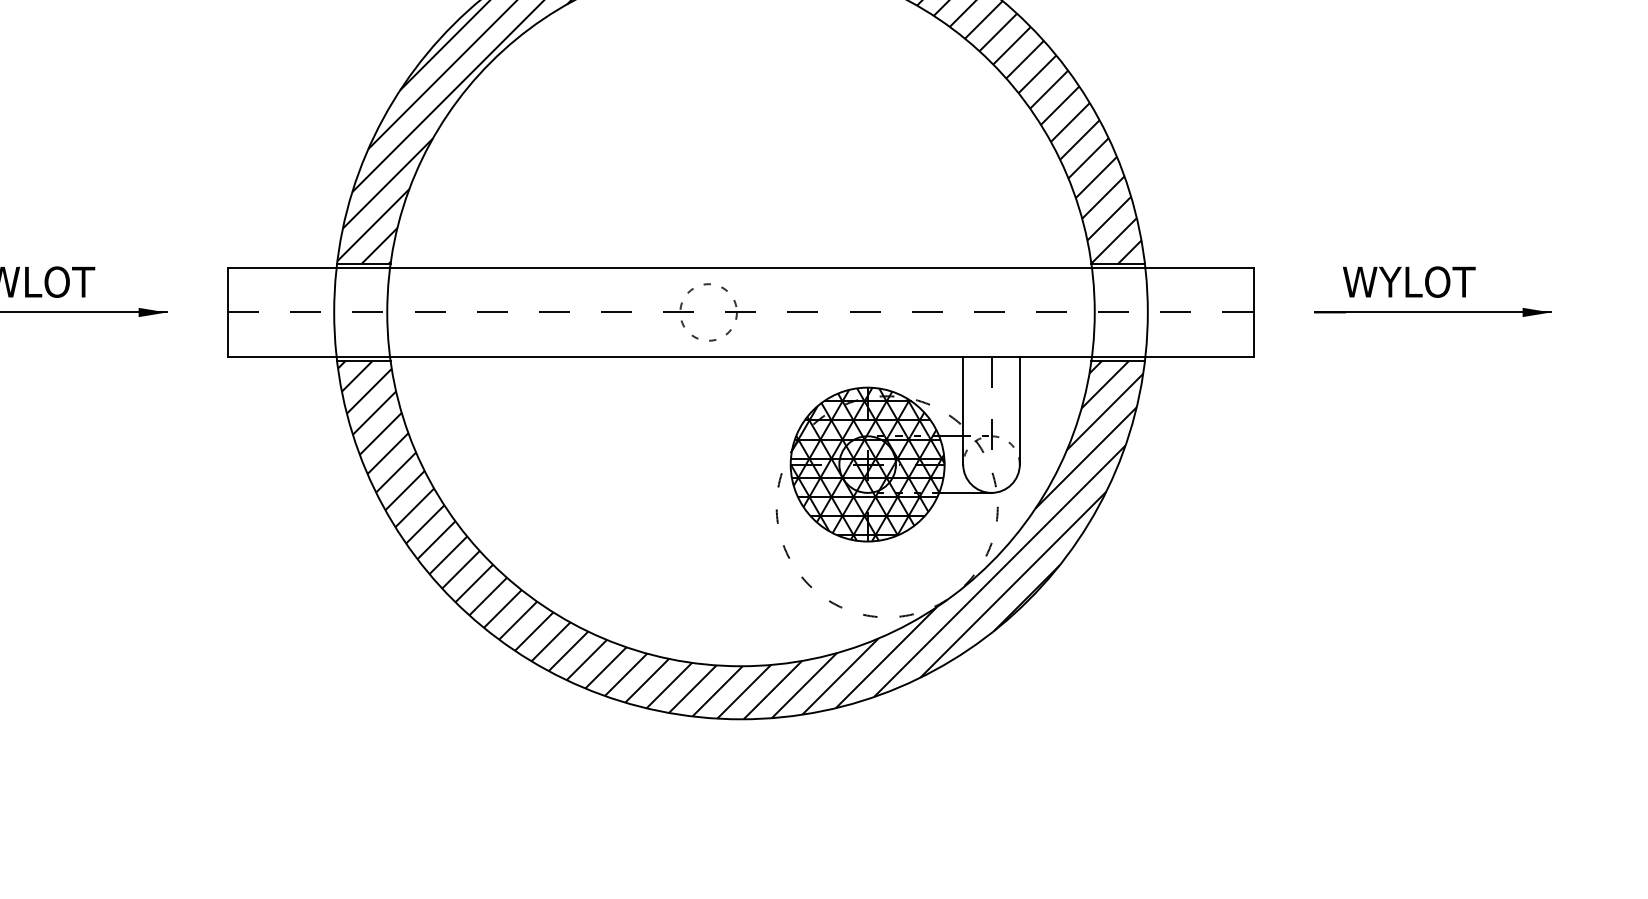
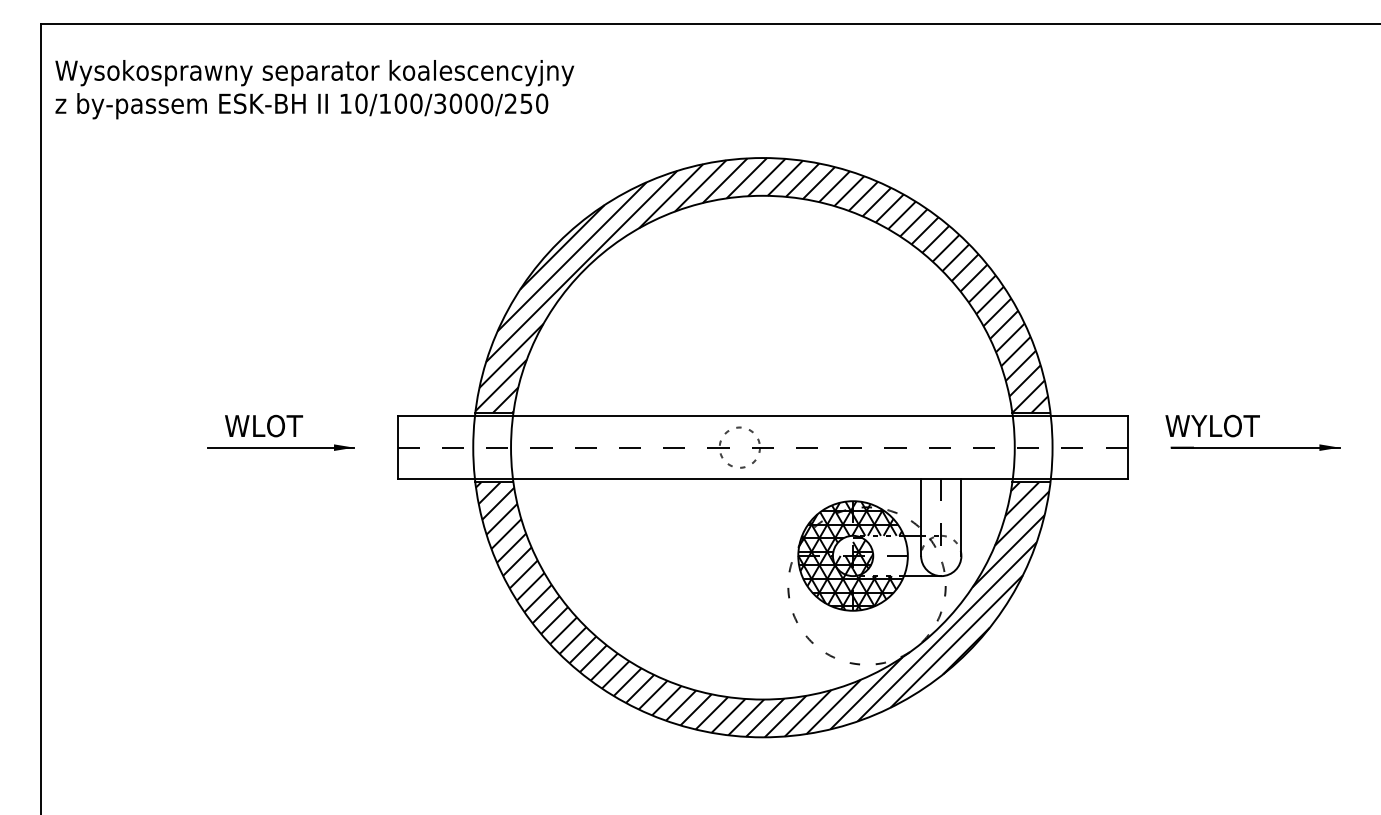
text: (1408, 281) -> (1212, 425), moved
hatch: (854, 449) -> (843, 545), removed
hatch: (907, 463) -> (881, 555), removed

